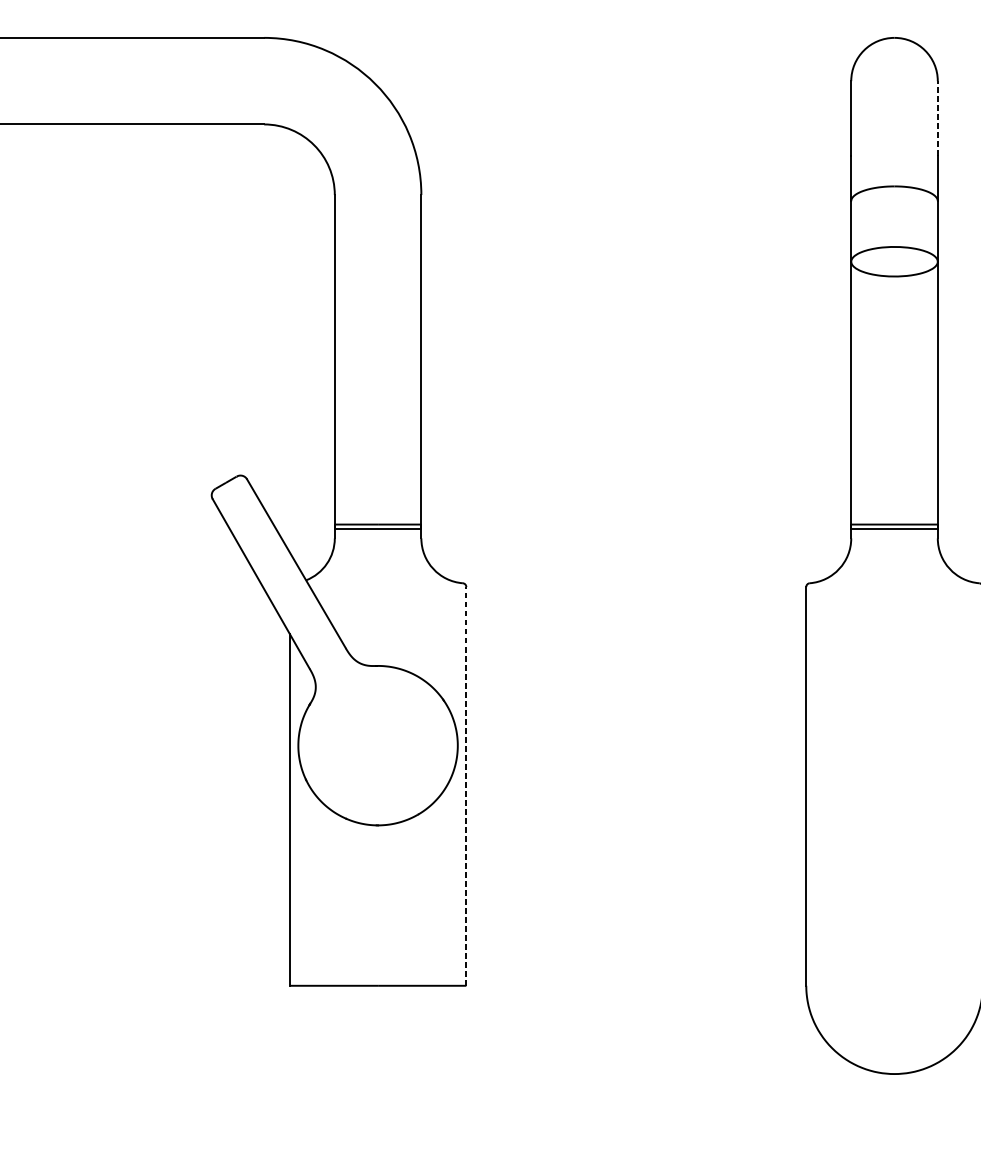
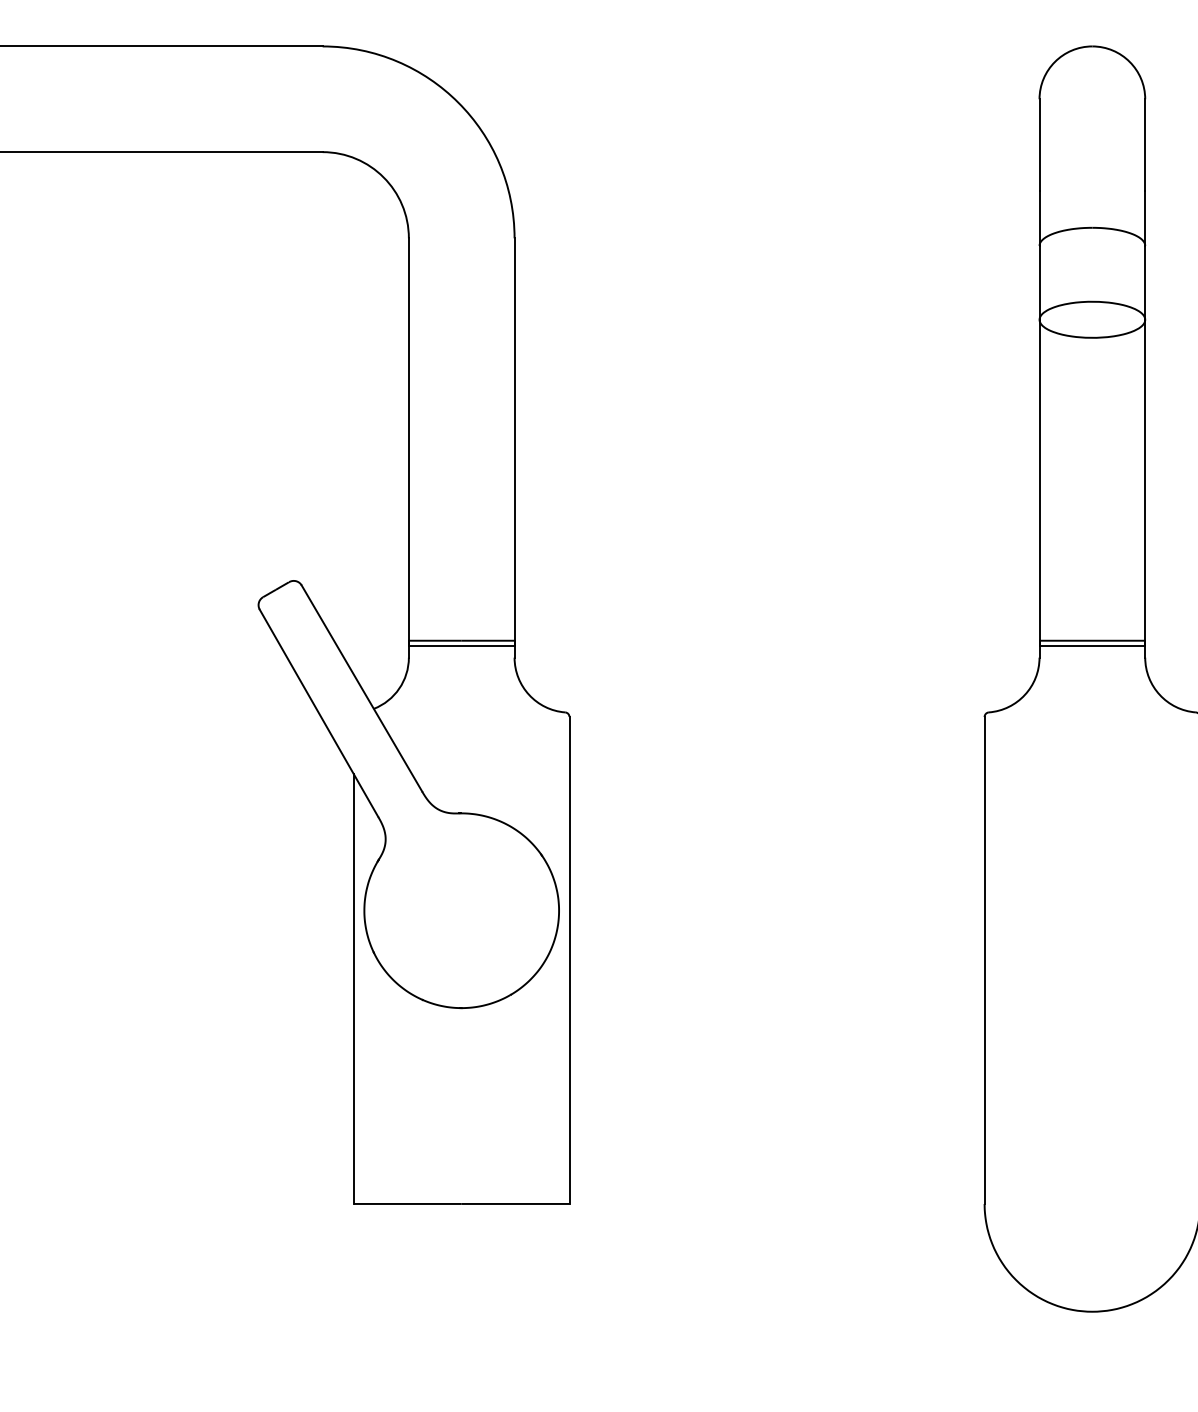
line: (938, 119) -> (1145, 145), dashed -> solid
line: (466, 786) -> (569, 960), dashed -> solid

